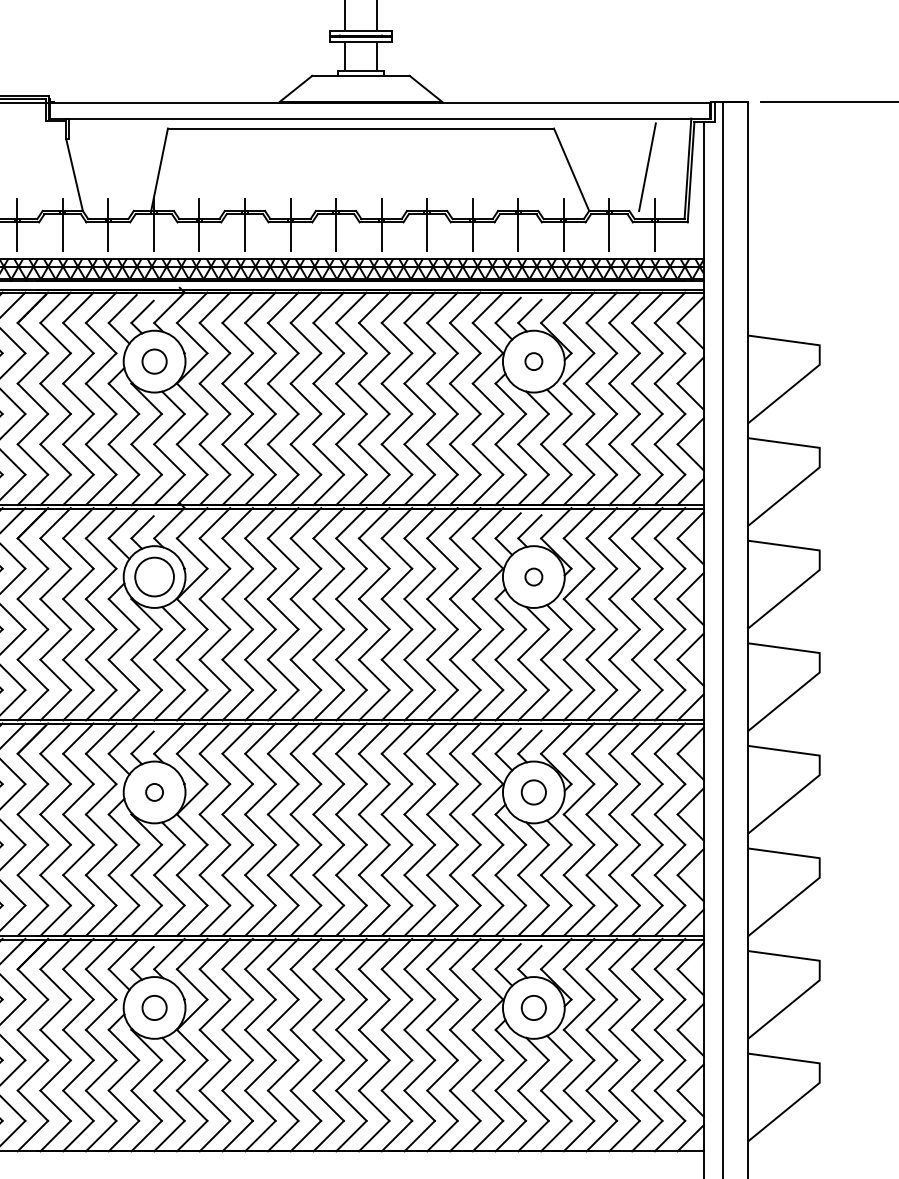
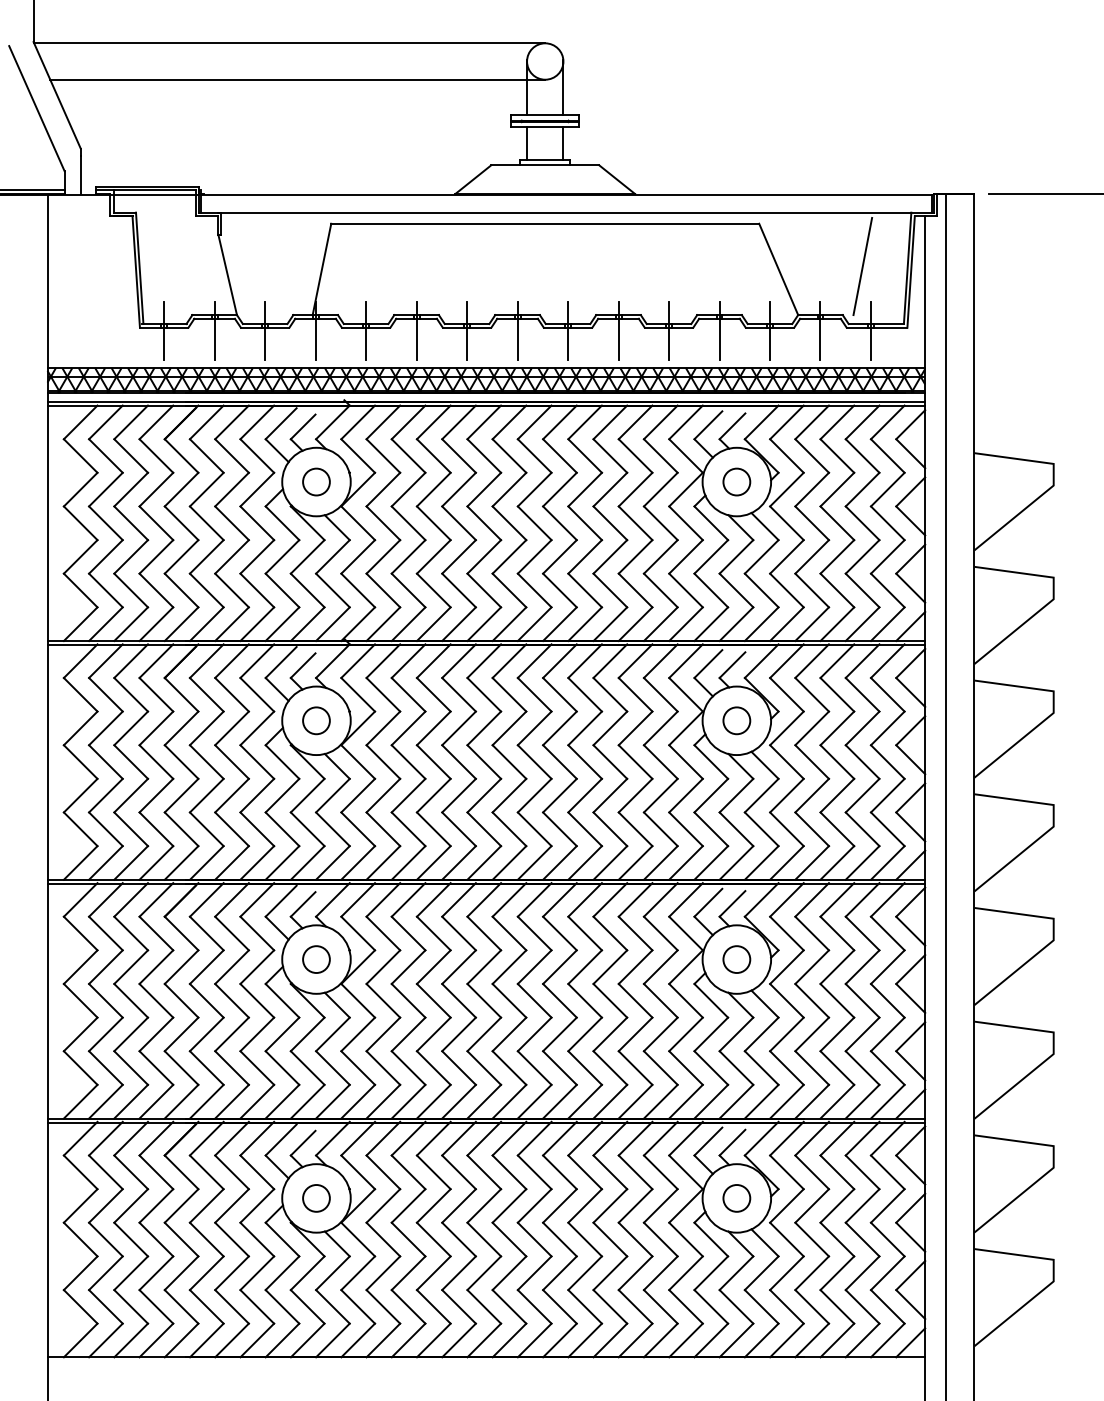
circle: (533, 361) -> (736, 481), size x1.43
circle: (154, 576) -> (316, 720), size x0.62
circle: (533, 576) -> (736, 720), size x1.43
circle: (154, 792) -> (316, 959), size x1.43

